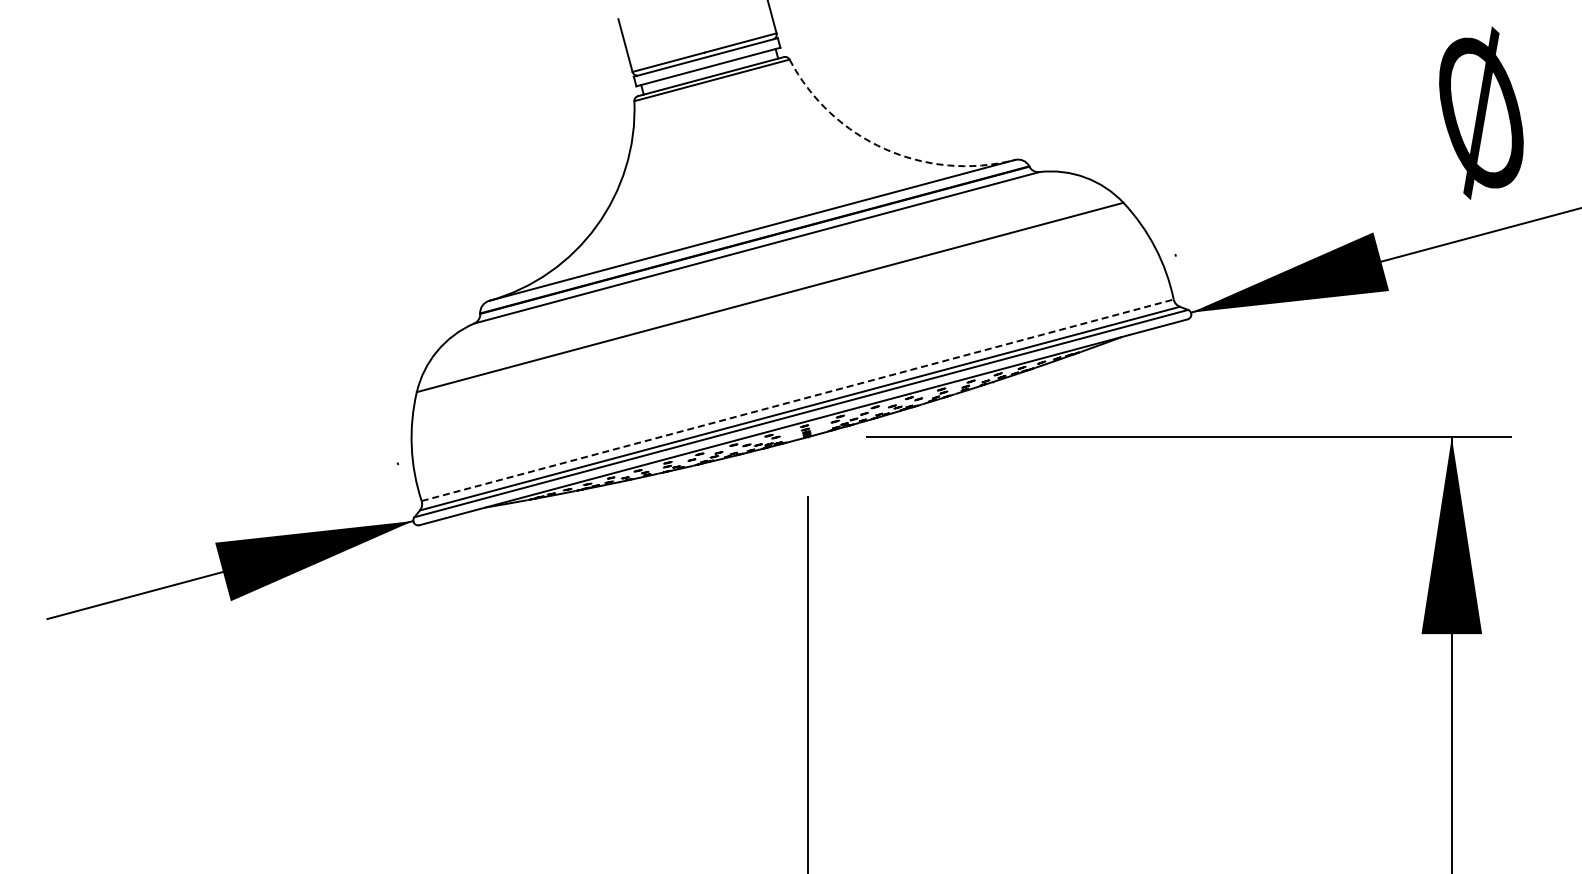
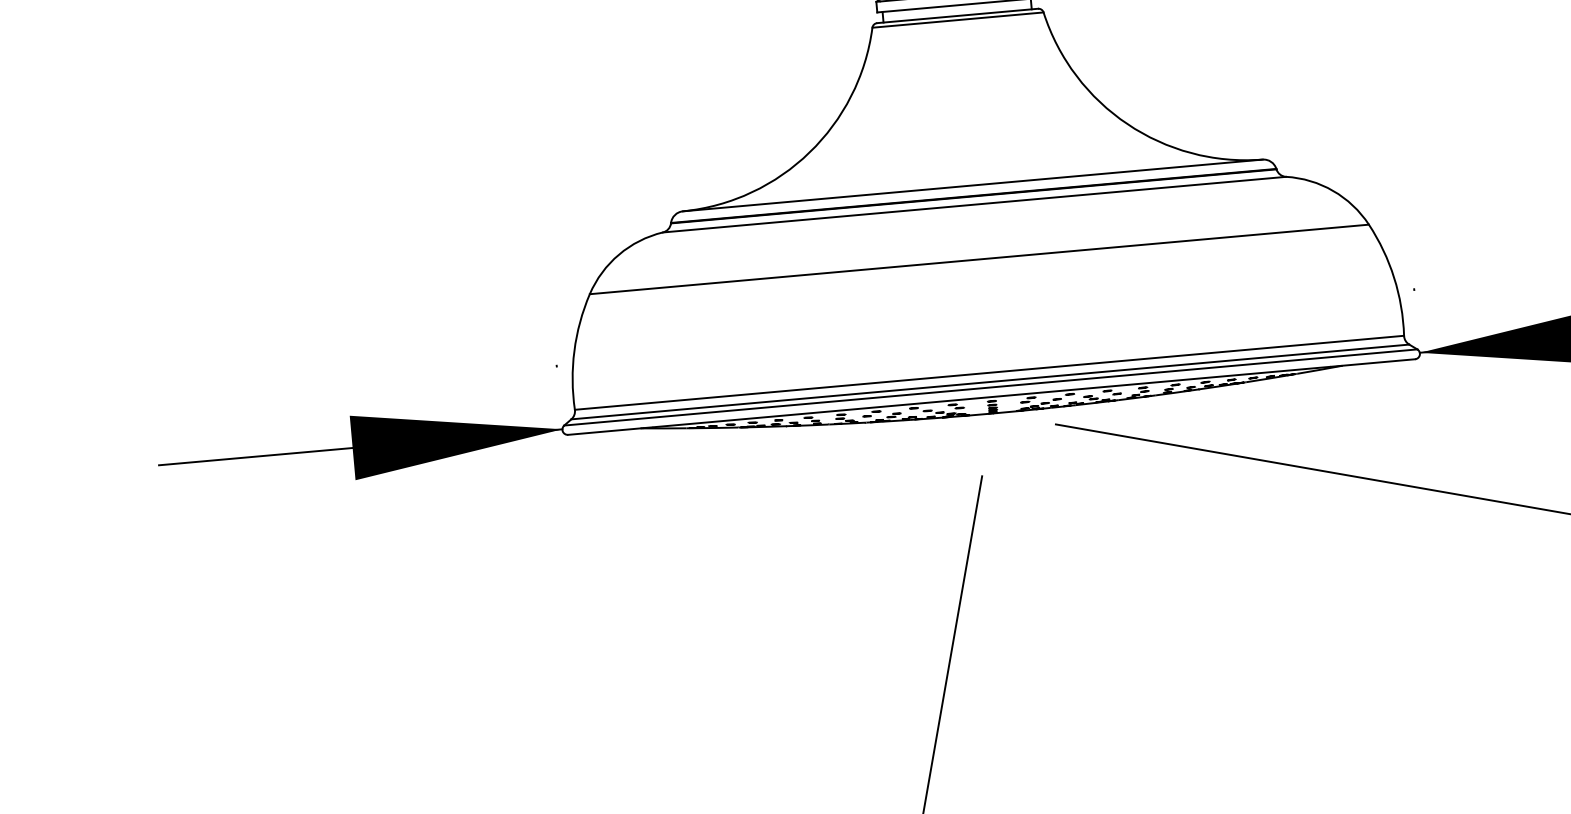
arc: (884, 149) -> (1127, 124), dashed -> solid
line: (798, 400) -> (990, 373), dashed -> solid

